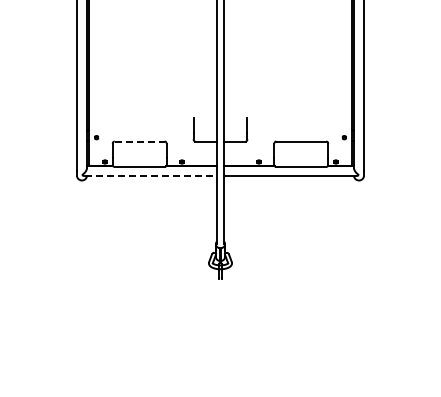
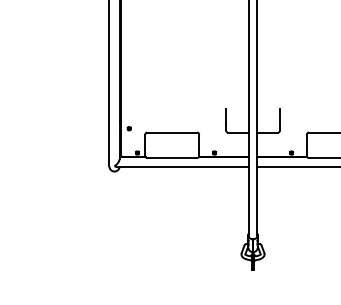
line: (140, 141) -> (173, 132), dashed -> solid
line: (150, 176) -> (183, 167), dashed -> solid

